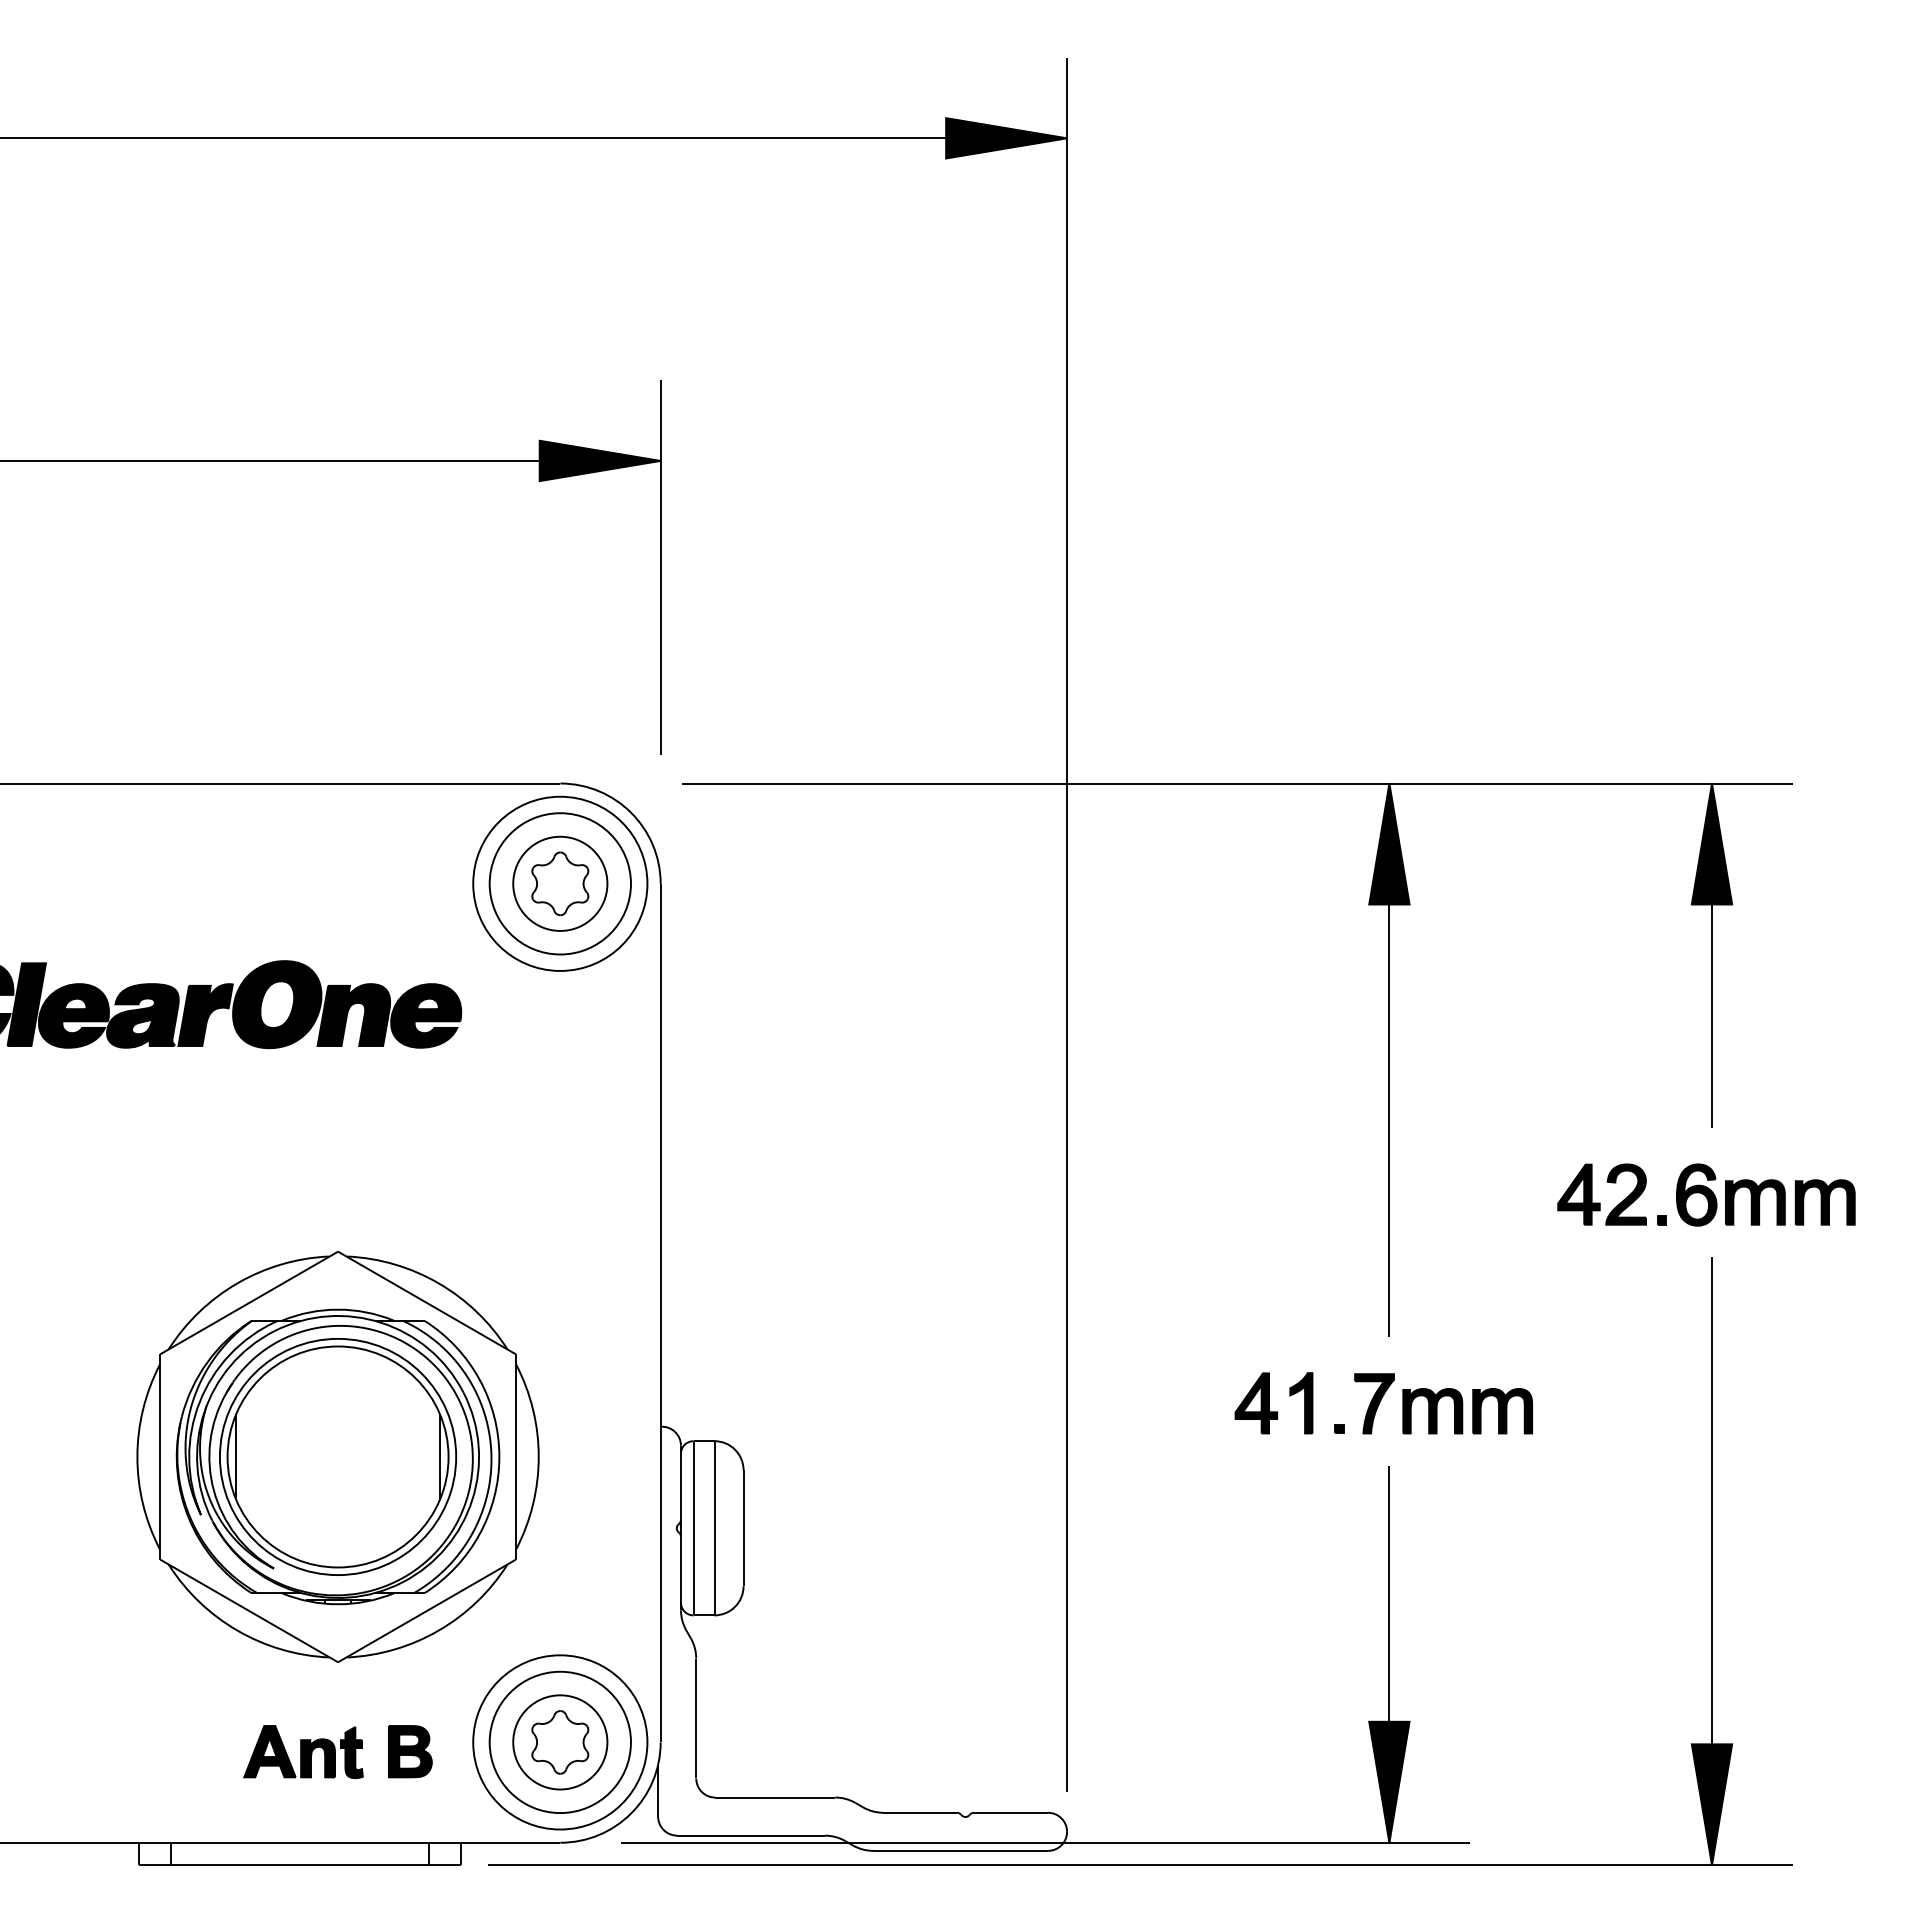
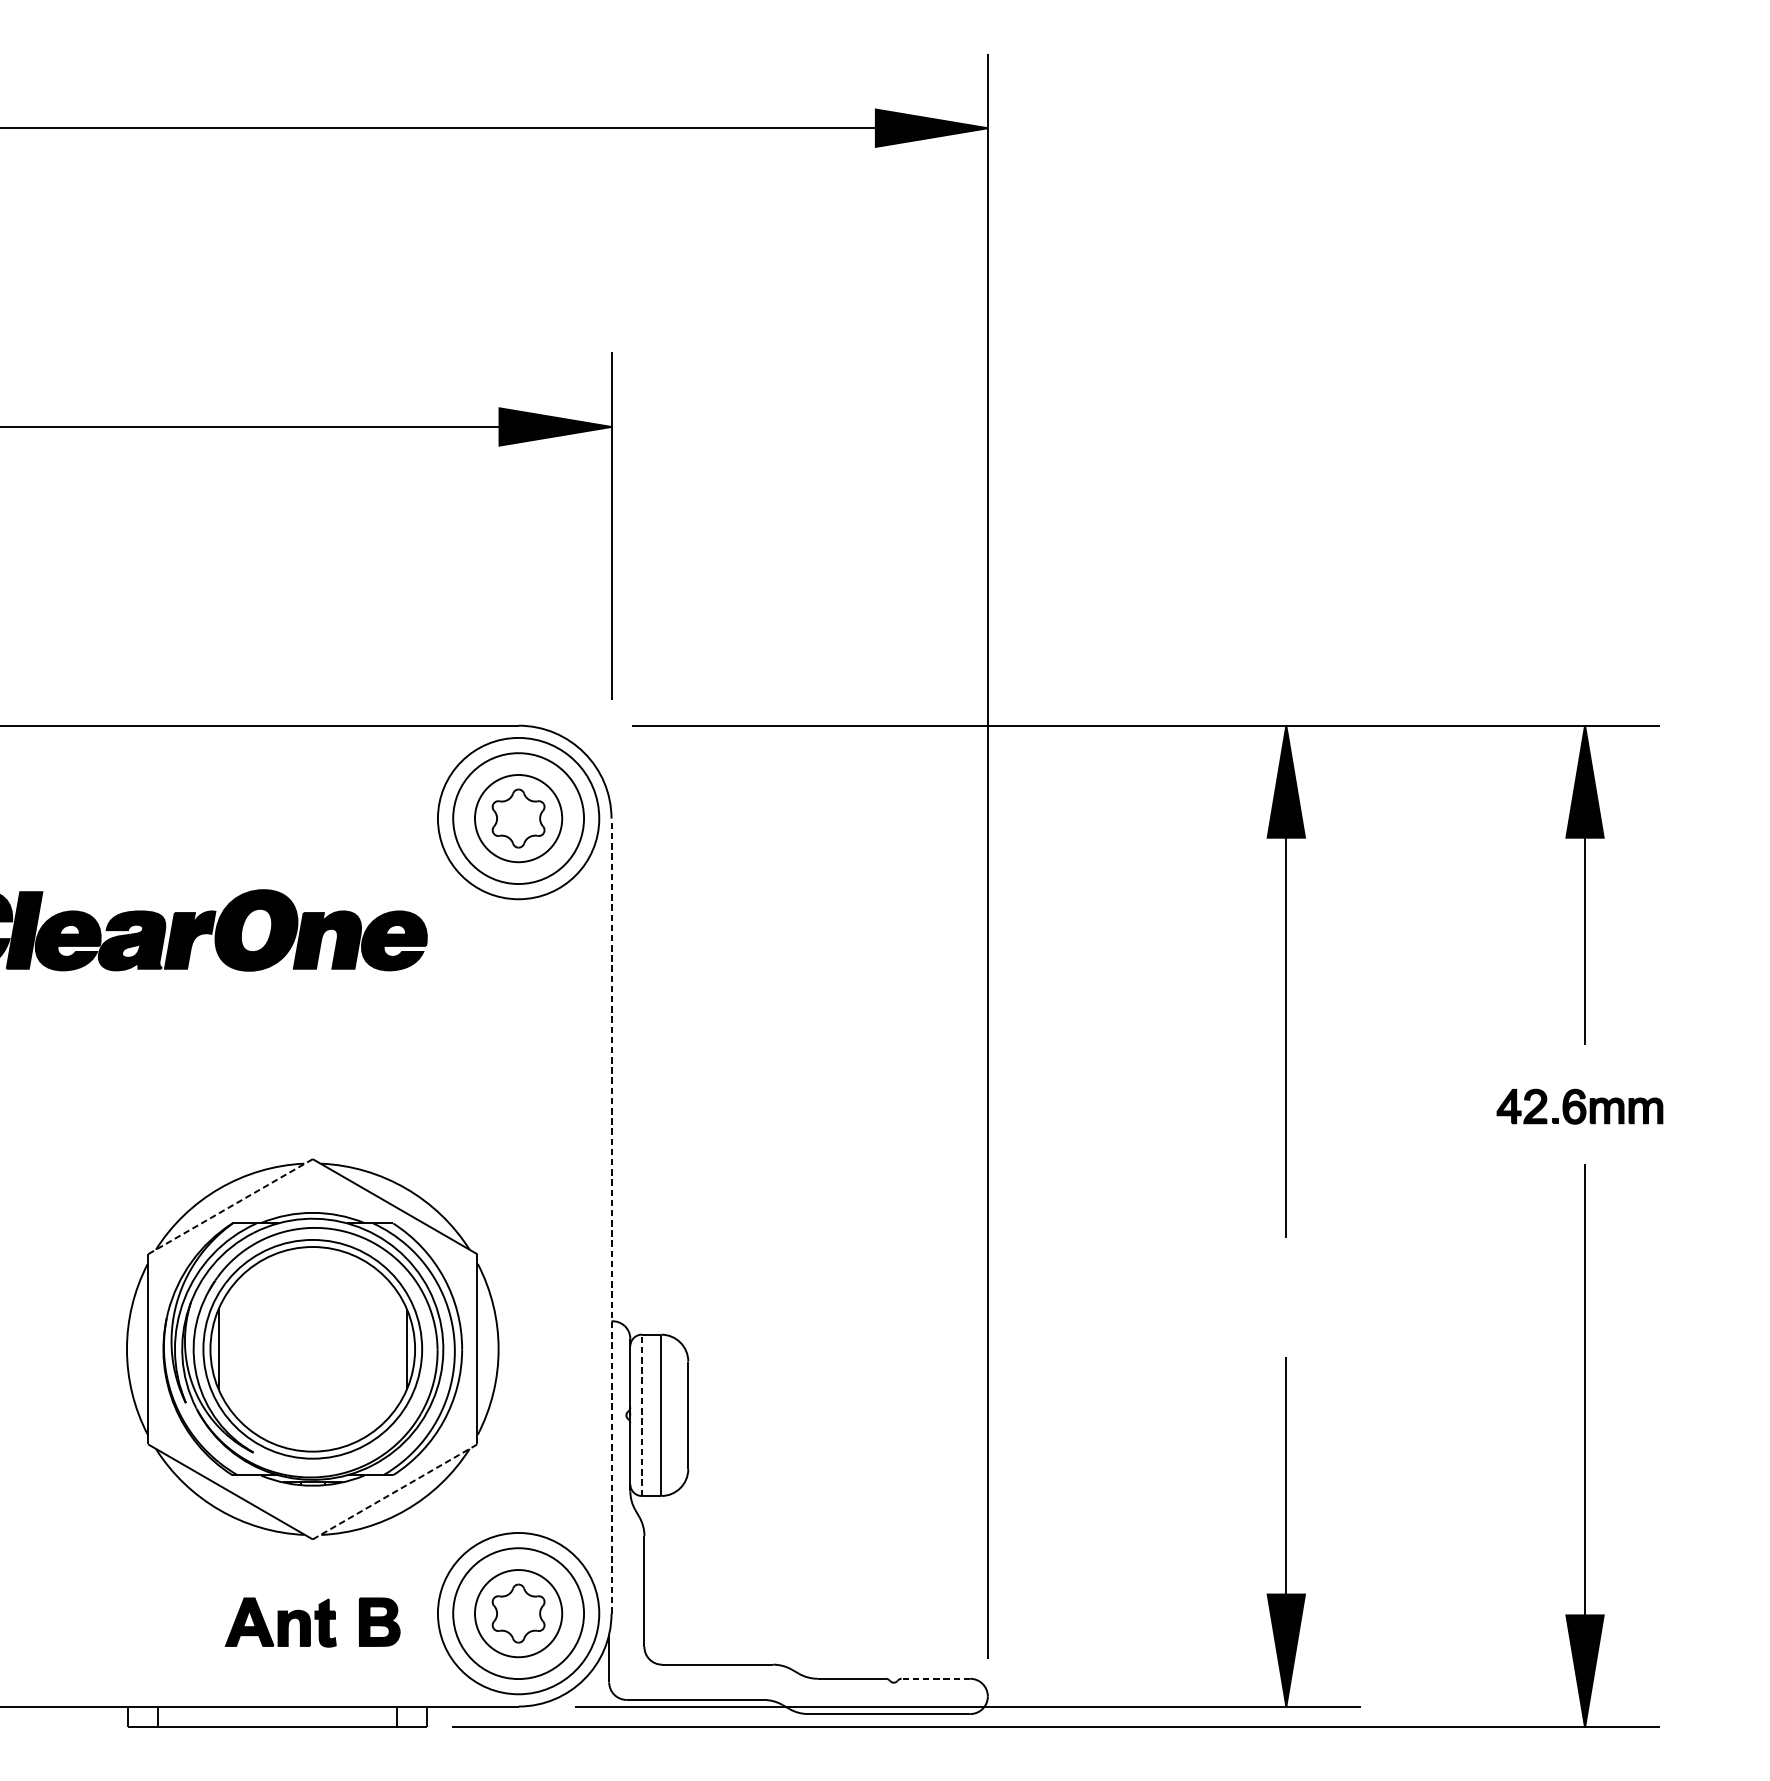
part: (1706, 1194) -> (1579, 1106), size x0.6
line: (249, 1302) -> (230, 1206), solid -> dashed
line: (660, 1312) -> (611, 1215), solid -> dashed
part: (1383, 1403) -> (1280, 1299), removed
line: (693, 1527) -> (641, 1414), solid -> dashed
line: (426, 1610) -> (394, 1491), solid -> dashed
line: (1010, 1812) -> (935, 1678), solid -> dashed

